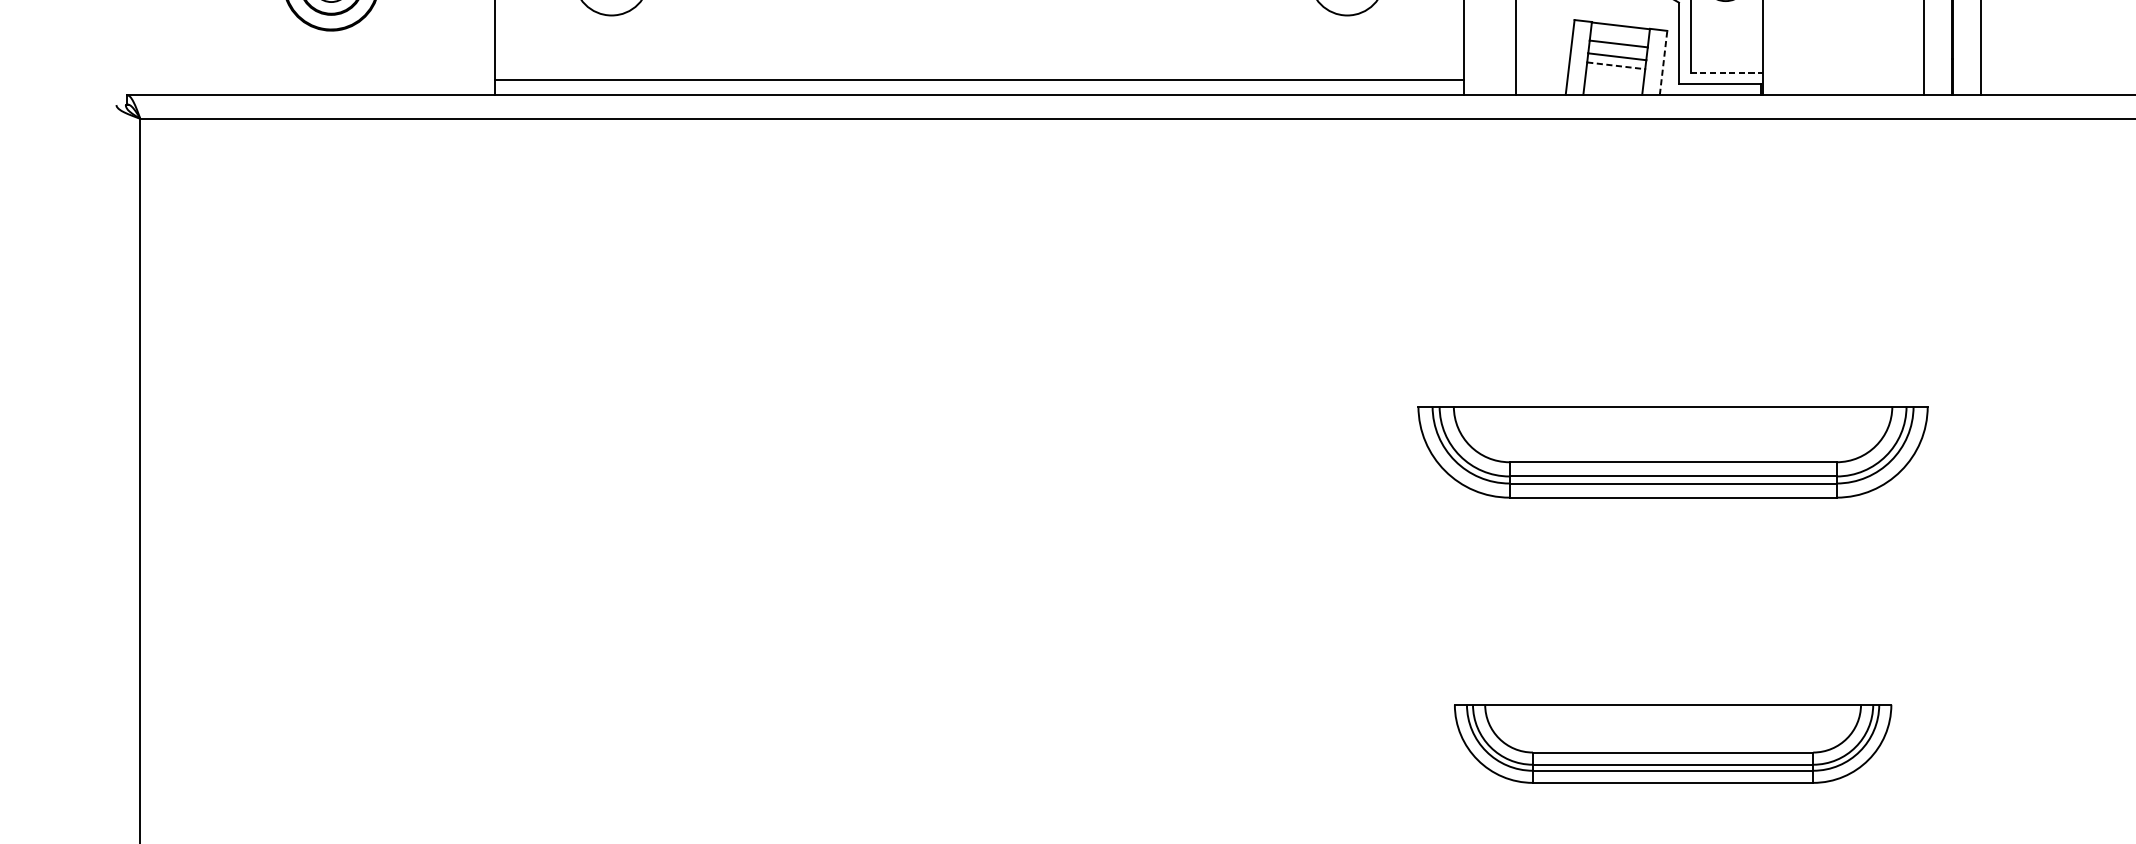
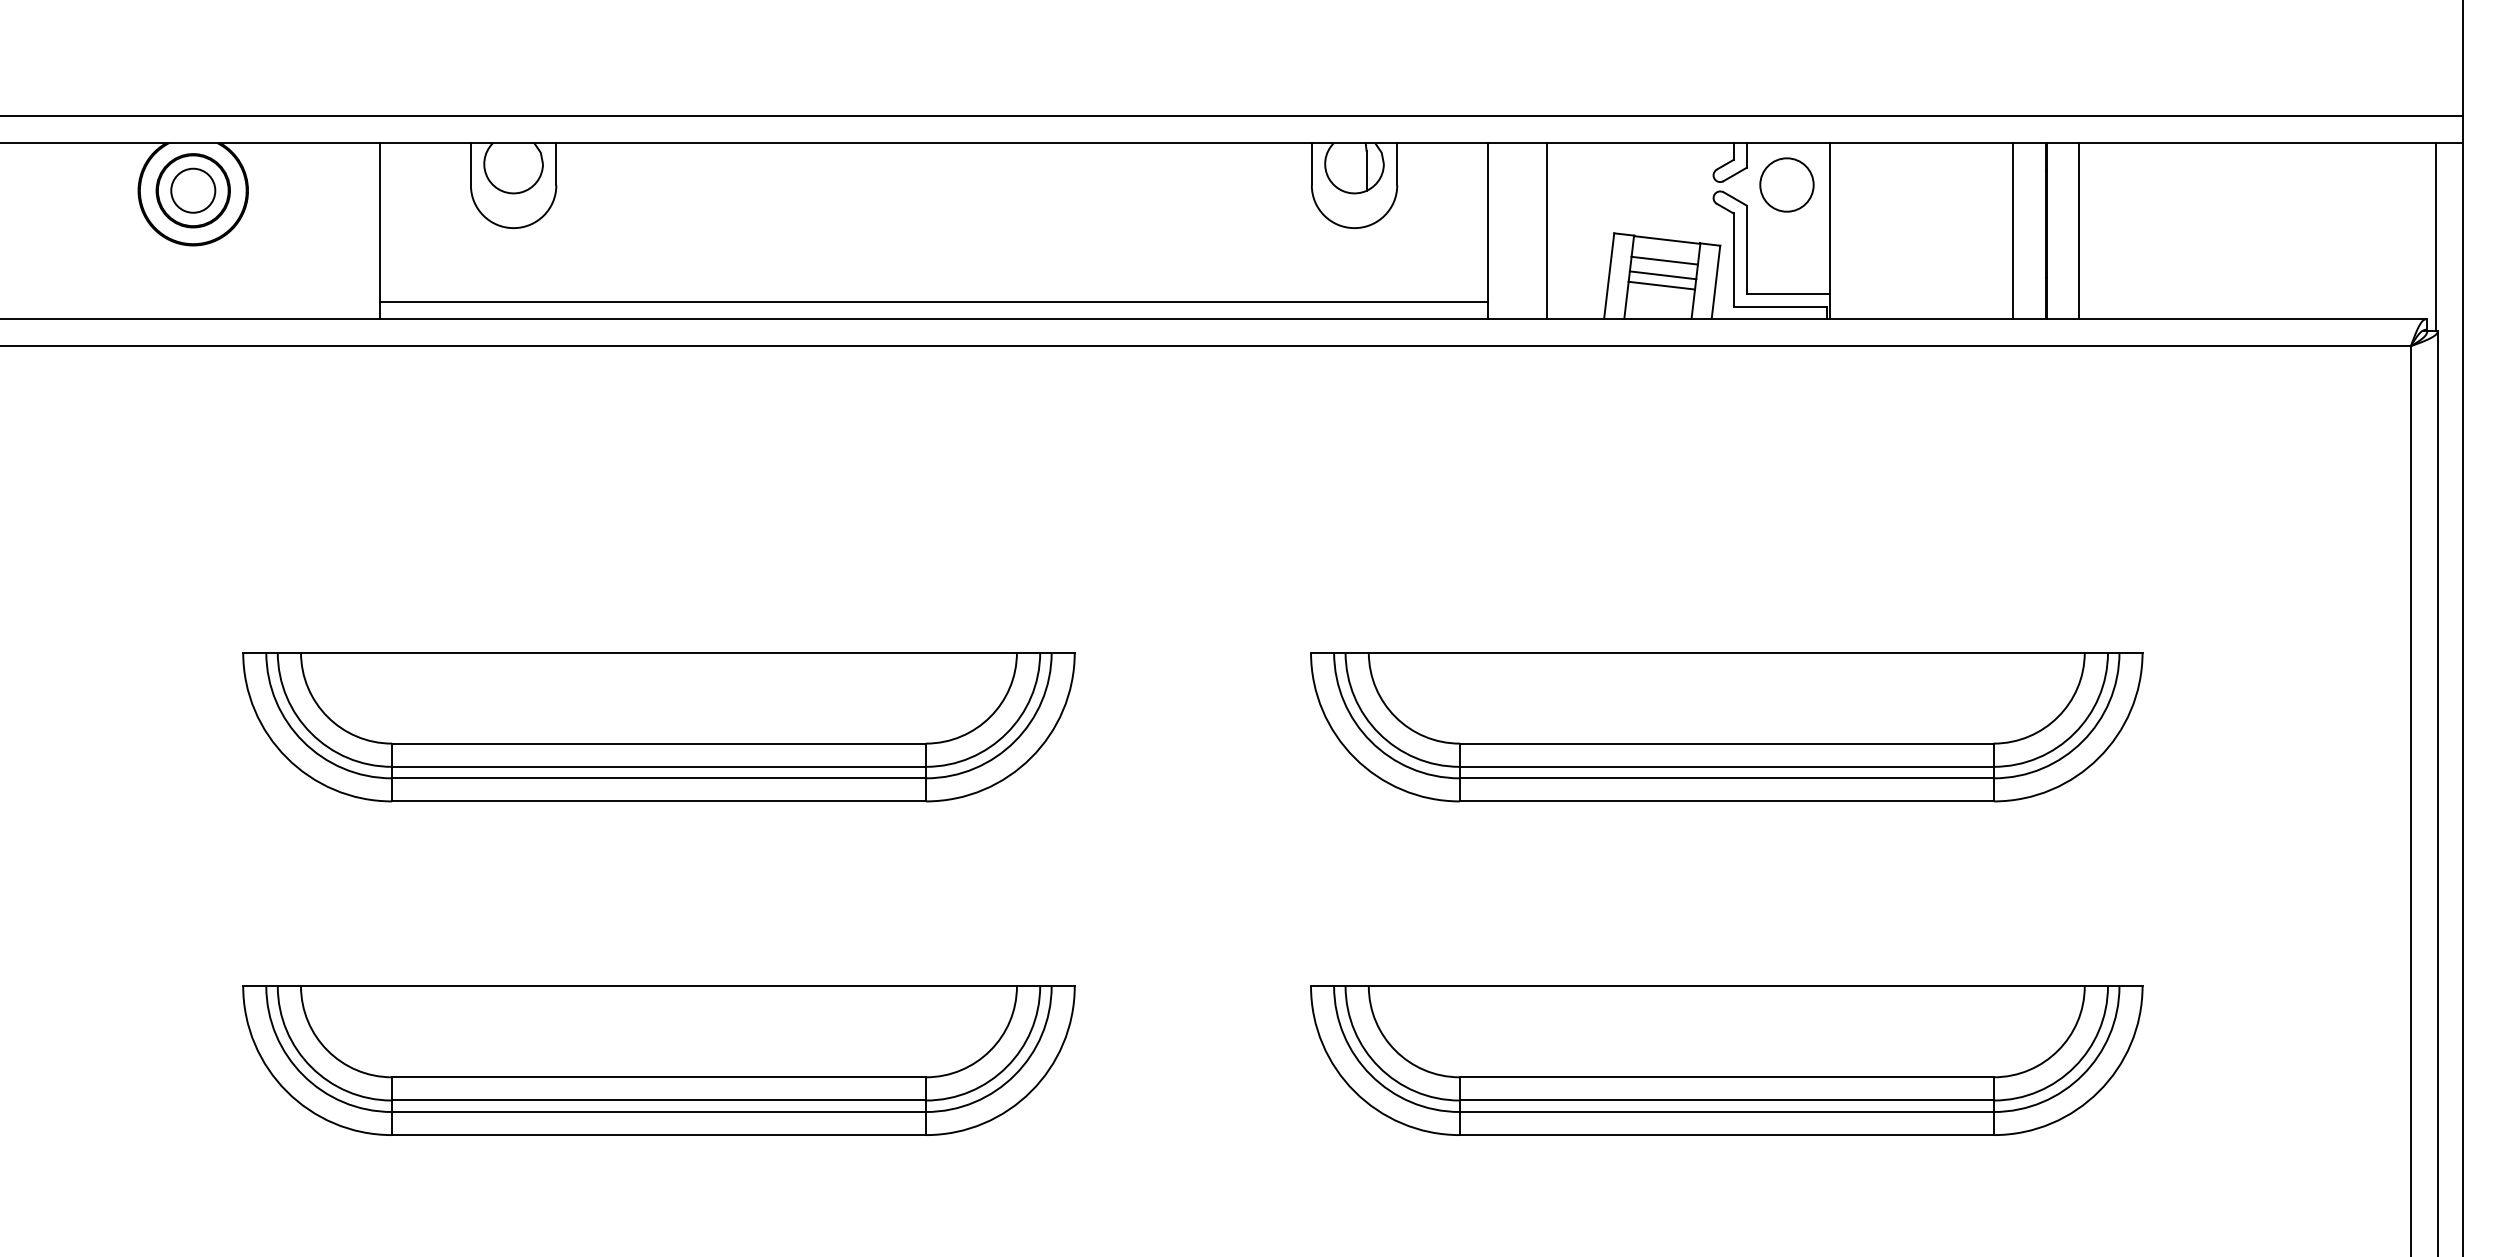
line: (1663, 63) -> (1715, 282), dashed -> solid
line: (1616, 65) -> (1662, 285), dashed -> solid
line: (1727, 72) -> (1788, 293), dashed -> solid
part: (738, 452) -> (658, 727), added
part: (1672, 452) -> (1726, 727), size x1.43
part: (738, 743) -> (658, 1060), added
part: (1672, 743) -> (1726, 1060), size x1.67

